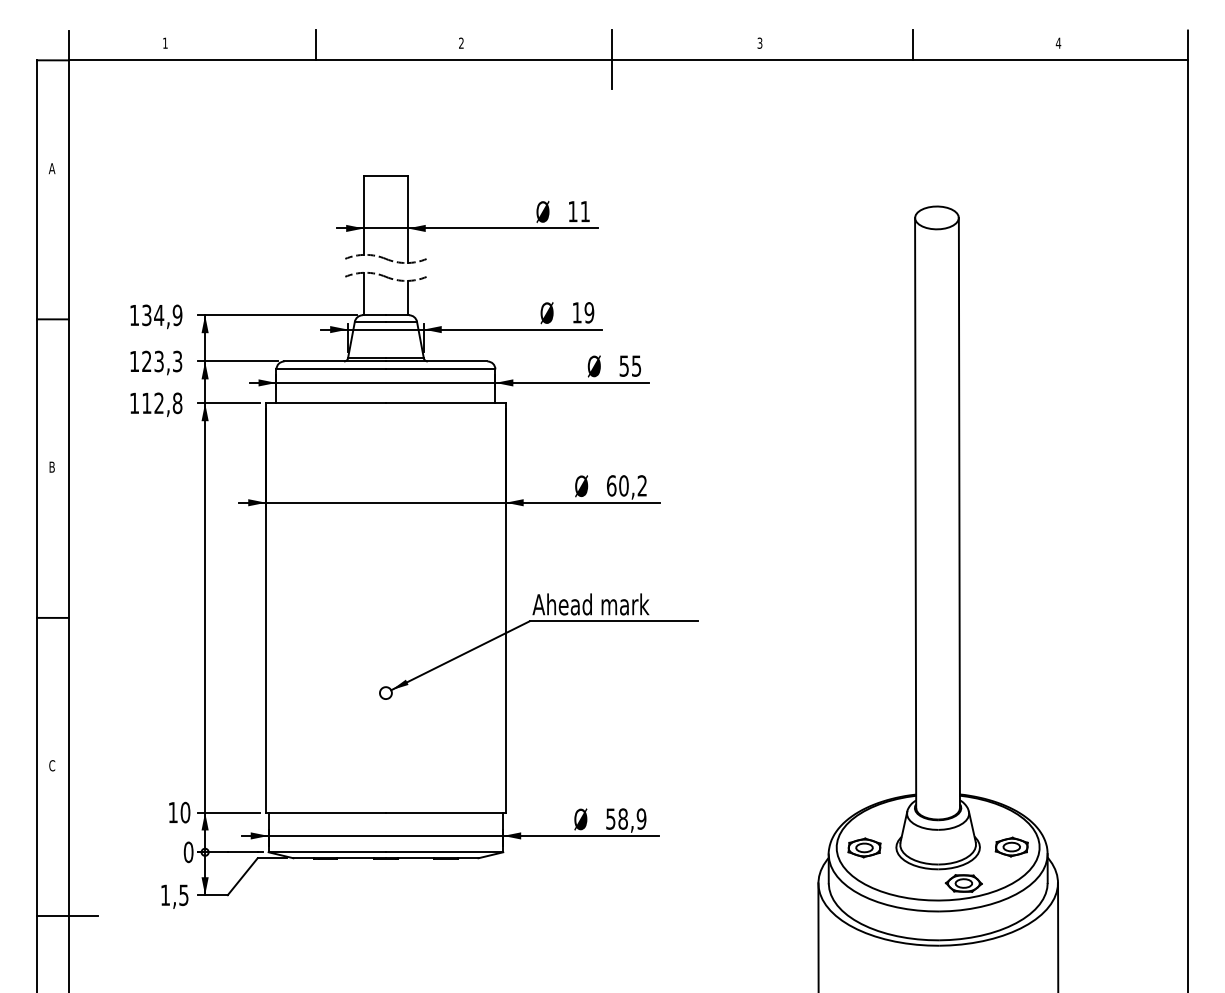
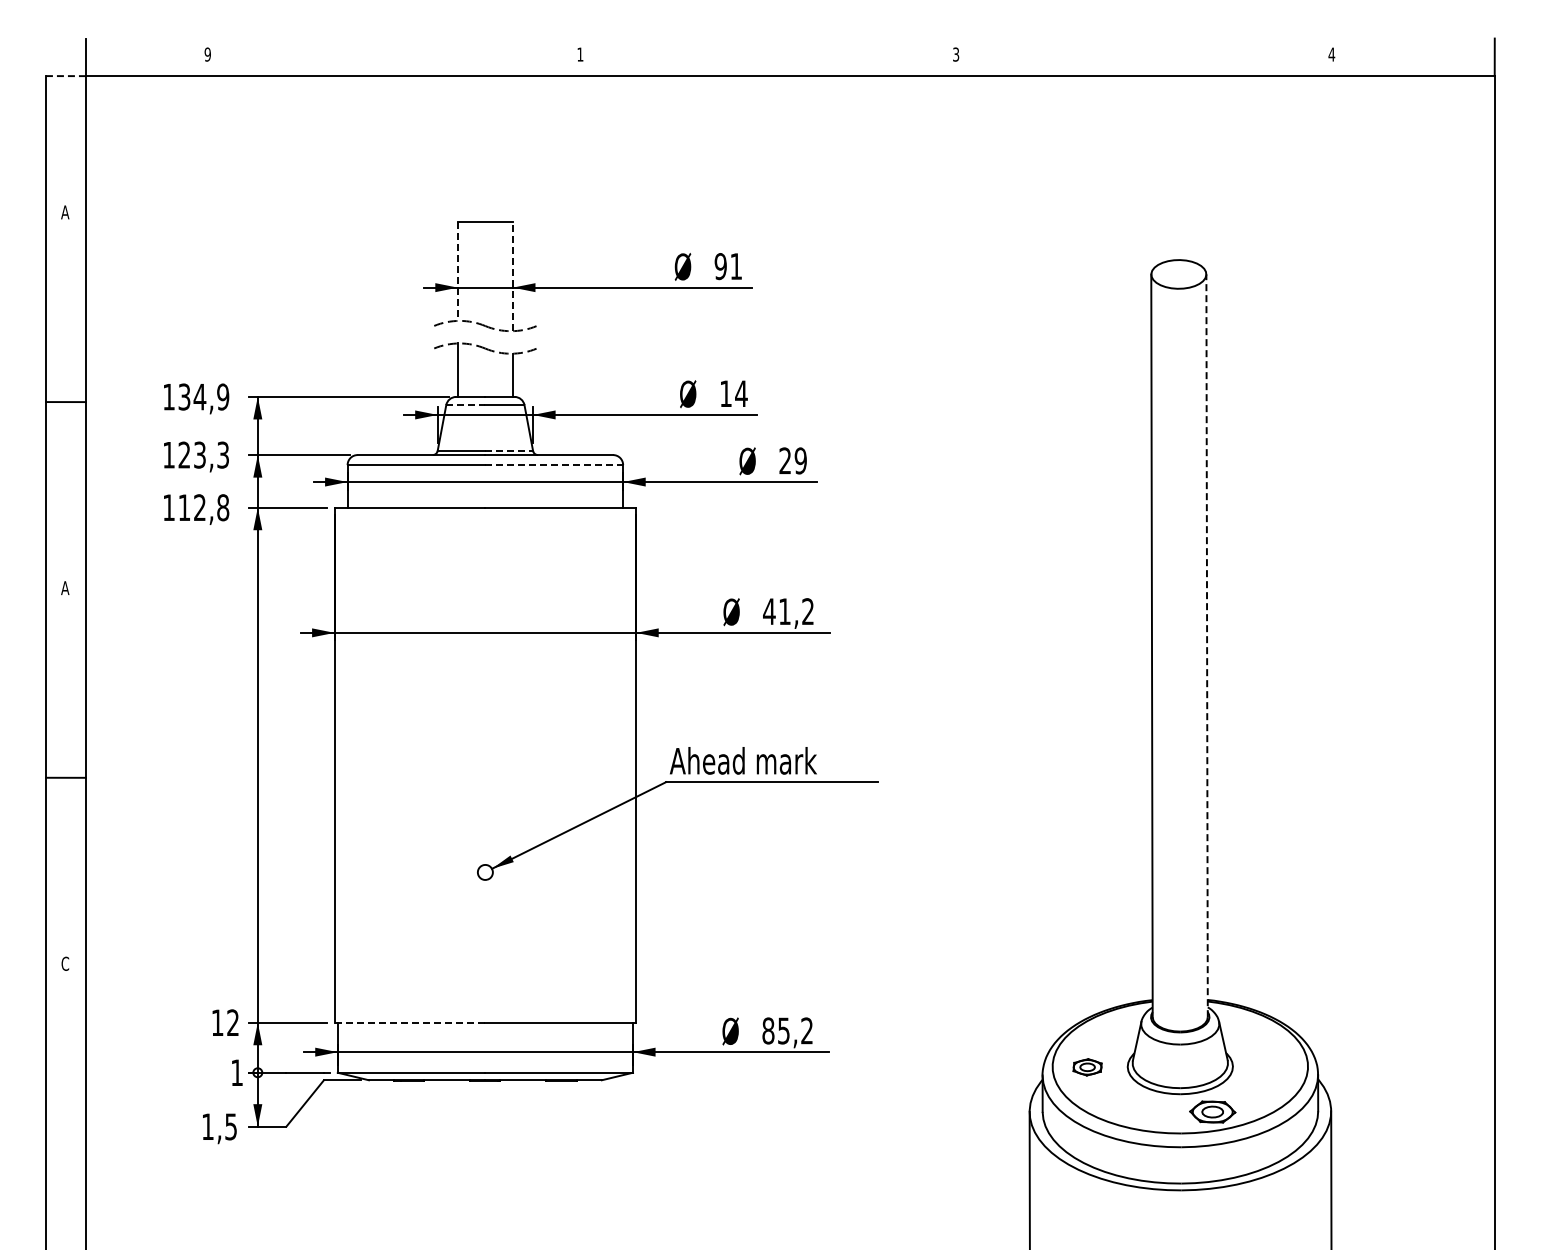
text: (165, 43) -> (207, 54), 1 -> 9
text: (461, 43) -> (580, 54), 2 -> 1
line: (315, 44) -> (396, 56), removed
line: (912, 44) -> (1148, 56), removed
line: (612, 59) -> (770, 74), removed
line: (53, 60) -> (66, 76), solid -> dashed
text: (572, 211) -> (720, 266), 11 -> 91
line: (363, 215) -> (457, 271), solid -> dashed
line: (407, 219) -> (512, 276), solid -> dashed
text: (589, 312) -> (741, 393), 19 -> 14
line: (370, 322) -> (465, 405), solid -> dashed
line: (405, 357) -> (509, 450), solid -> dashed
text: (629, 365) -> (792, 460), 55 -> 29
line: (440, 369) -> (554, 465), solid -> dashed
text: (52, 467) -> (65, 588), B -> A
text: (617, 485) -> (776, 611), 60,2 -> 41,2
line: (959, 512) -> (1207, 645), solid -> dashed
text: (185, 812) -> (233, 1022), 10 -> 12
line: (326, 812) -> (410, 1022), solid -> dashed
text: (626, 818) -> (787, 1030), 58,9 -> 85,2
part: (1012, 846) -> (1273, 1065), removed
part: (864, 848) -> (1087, 1067), size x0.7
text: (188, 852) -> (237, 1072), 0 -> 1
line: (67, 916) -> (84, 1153), removed

